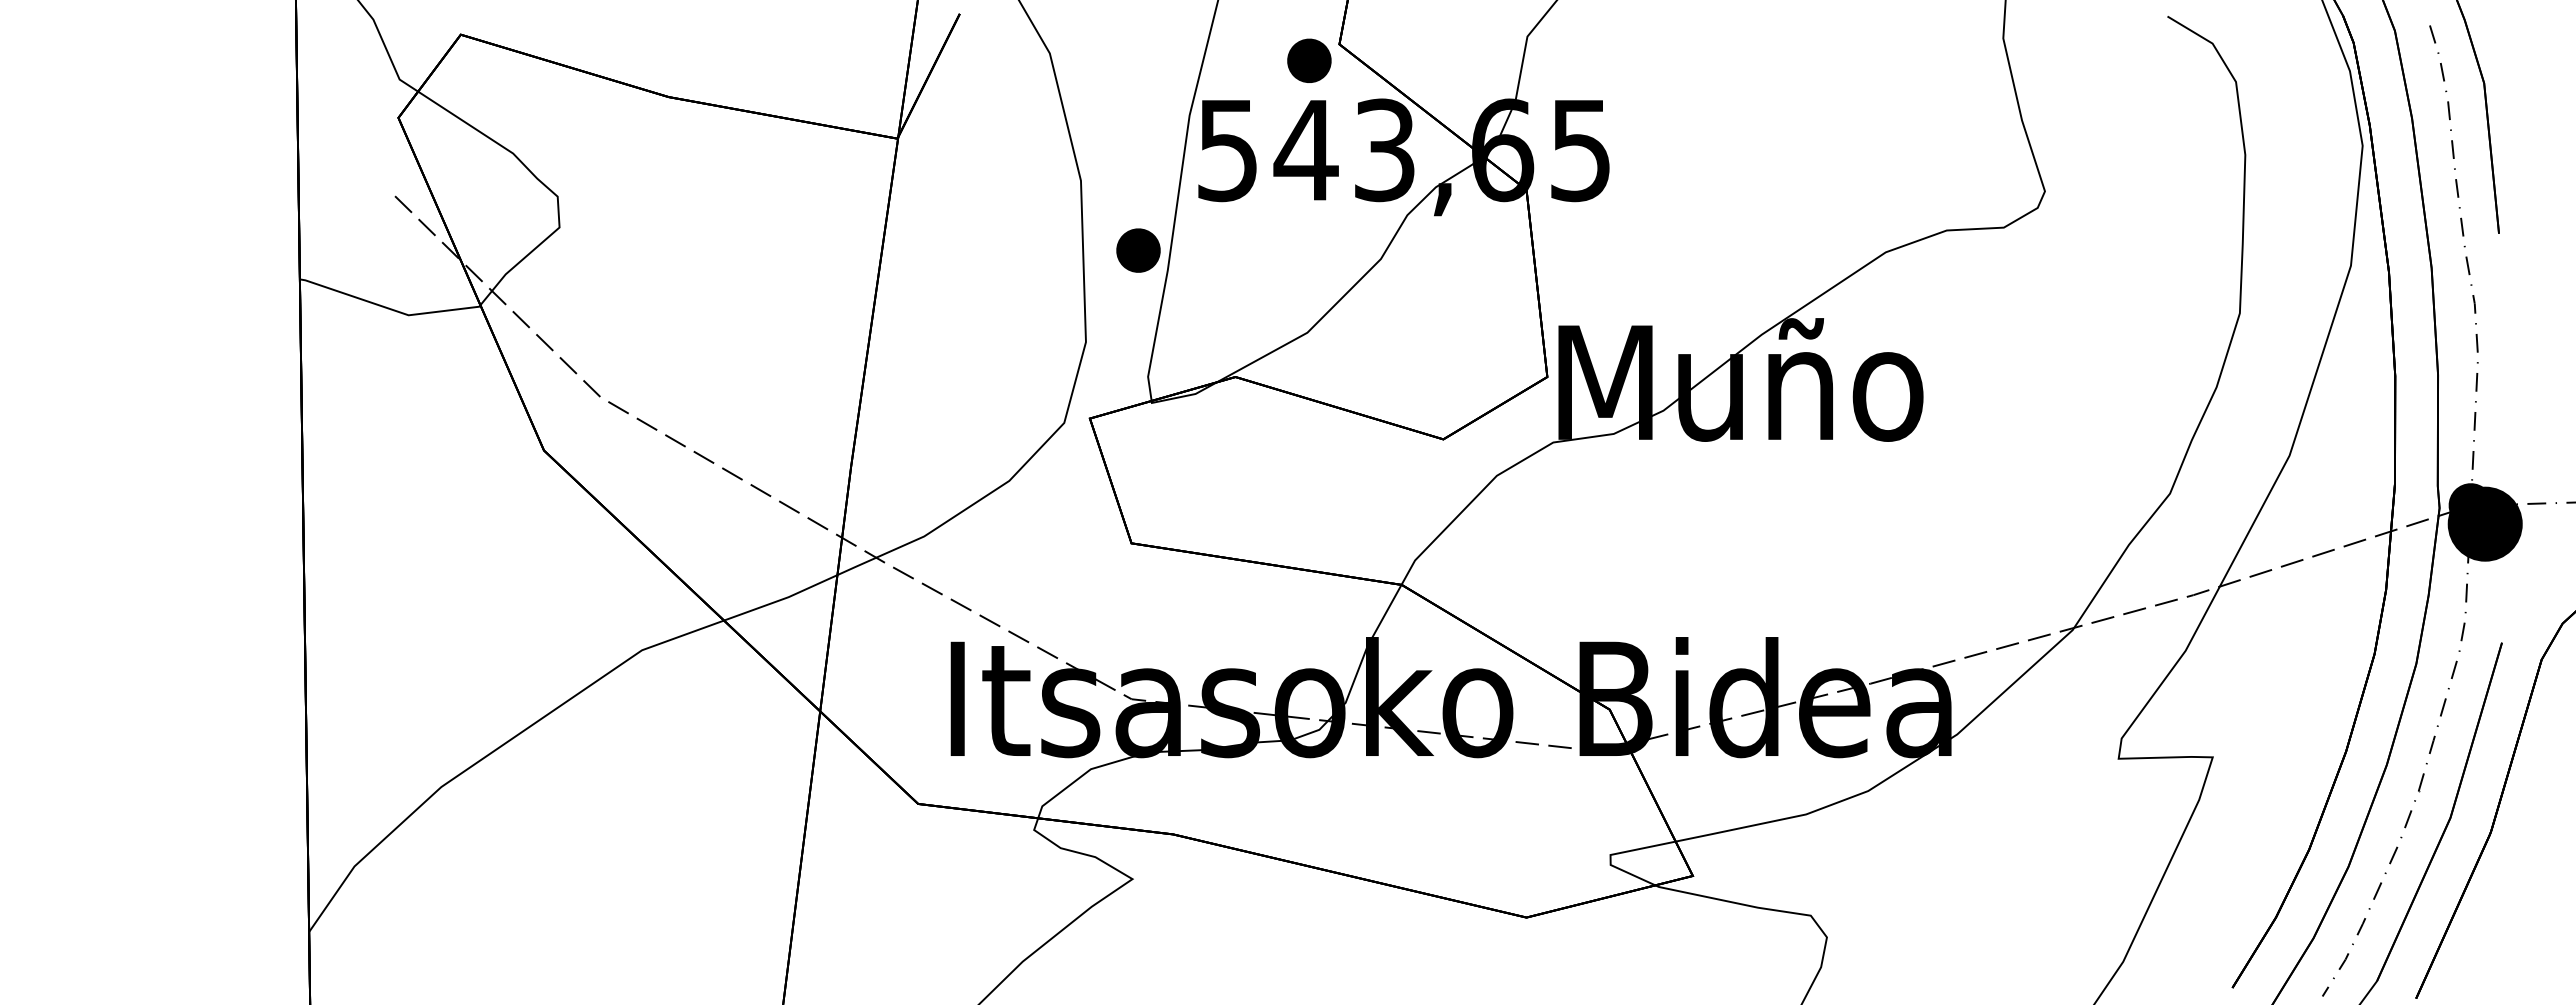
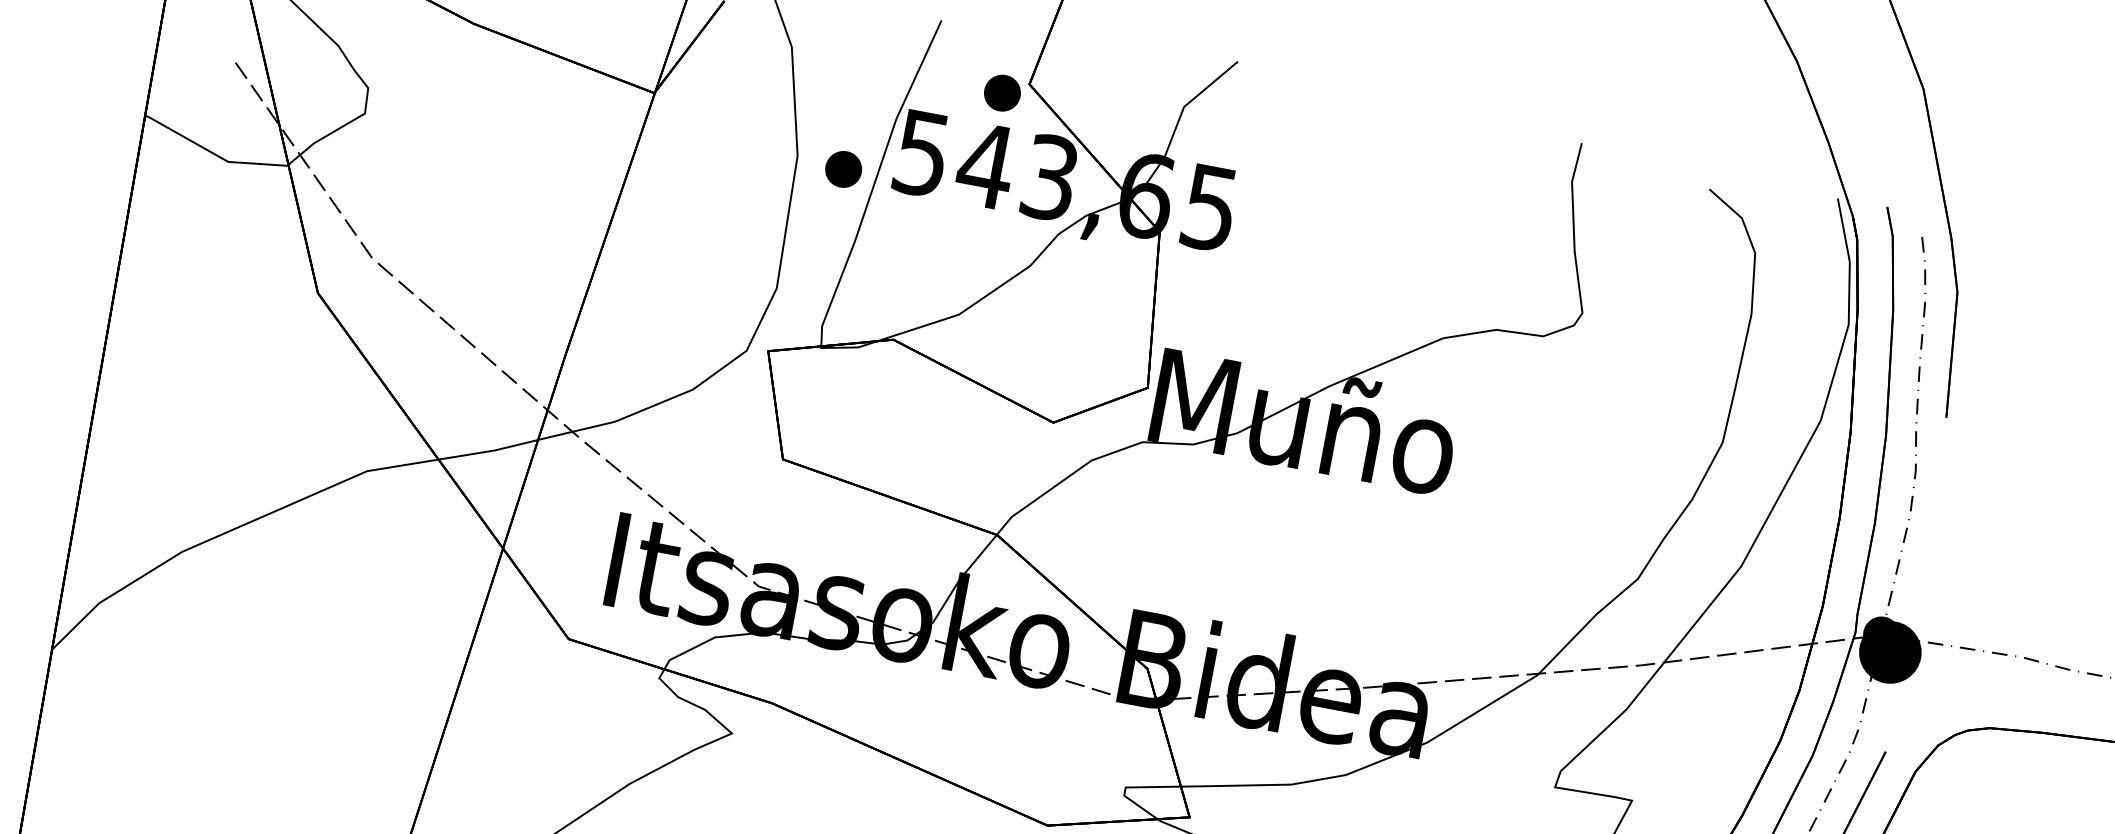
part: (1138, 250) -> (843, 169), moved

